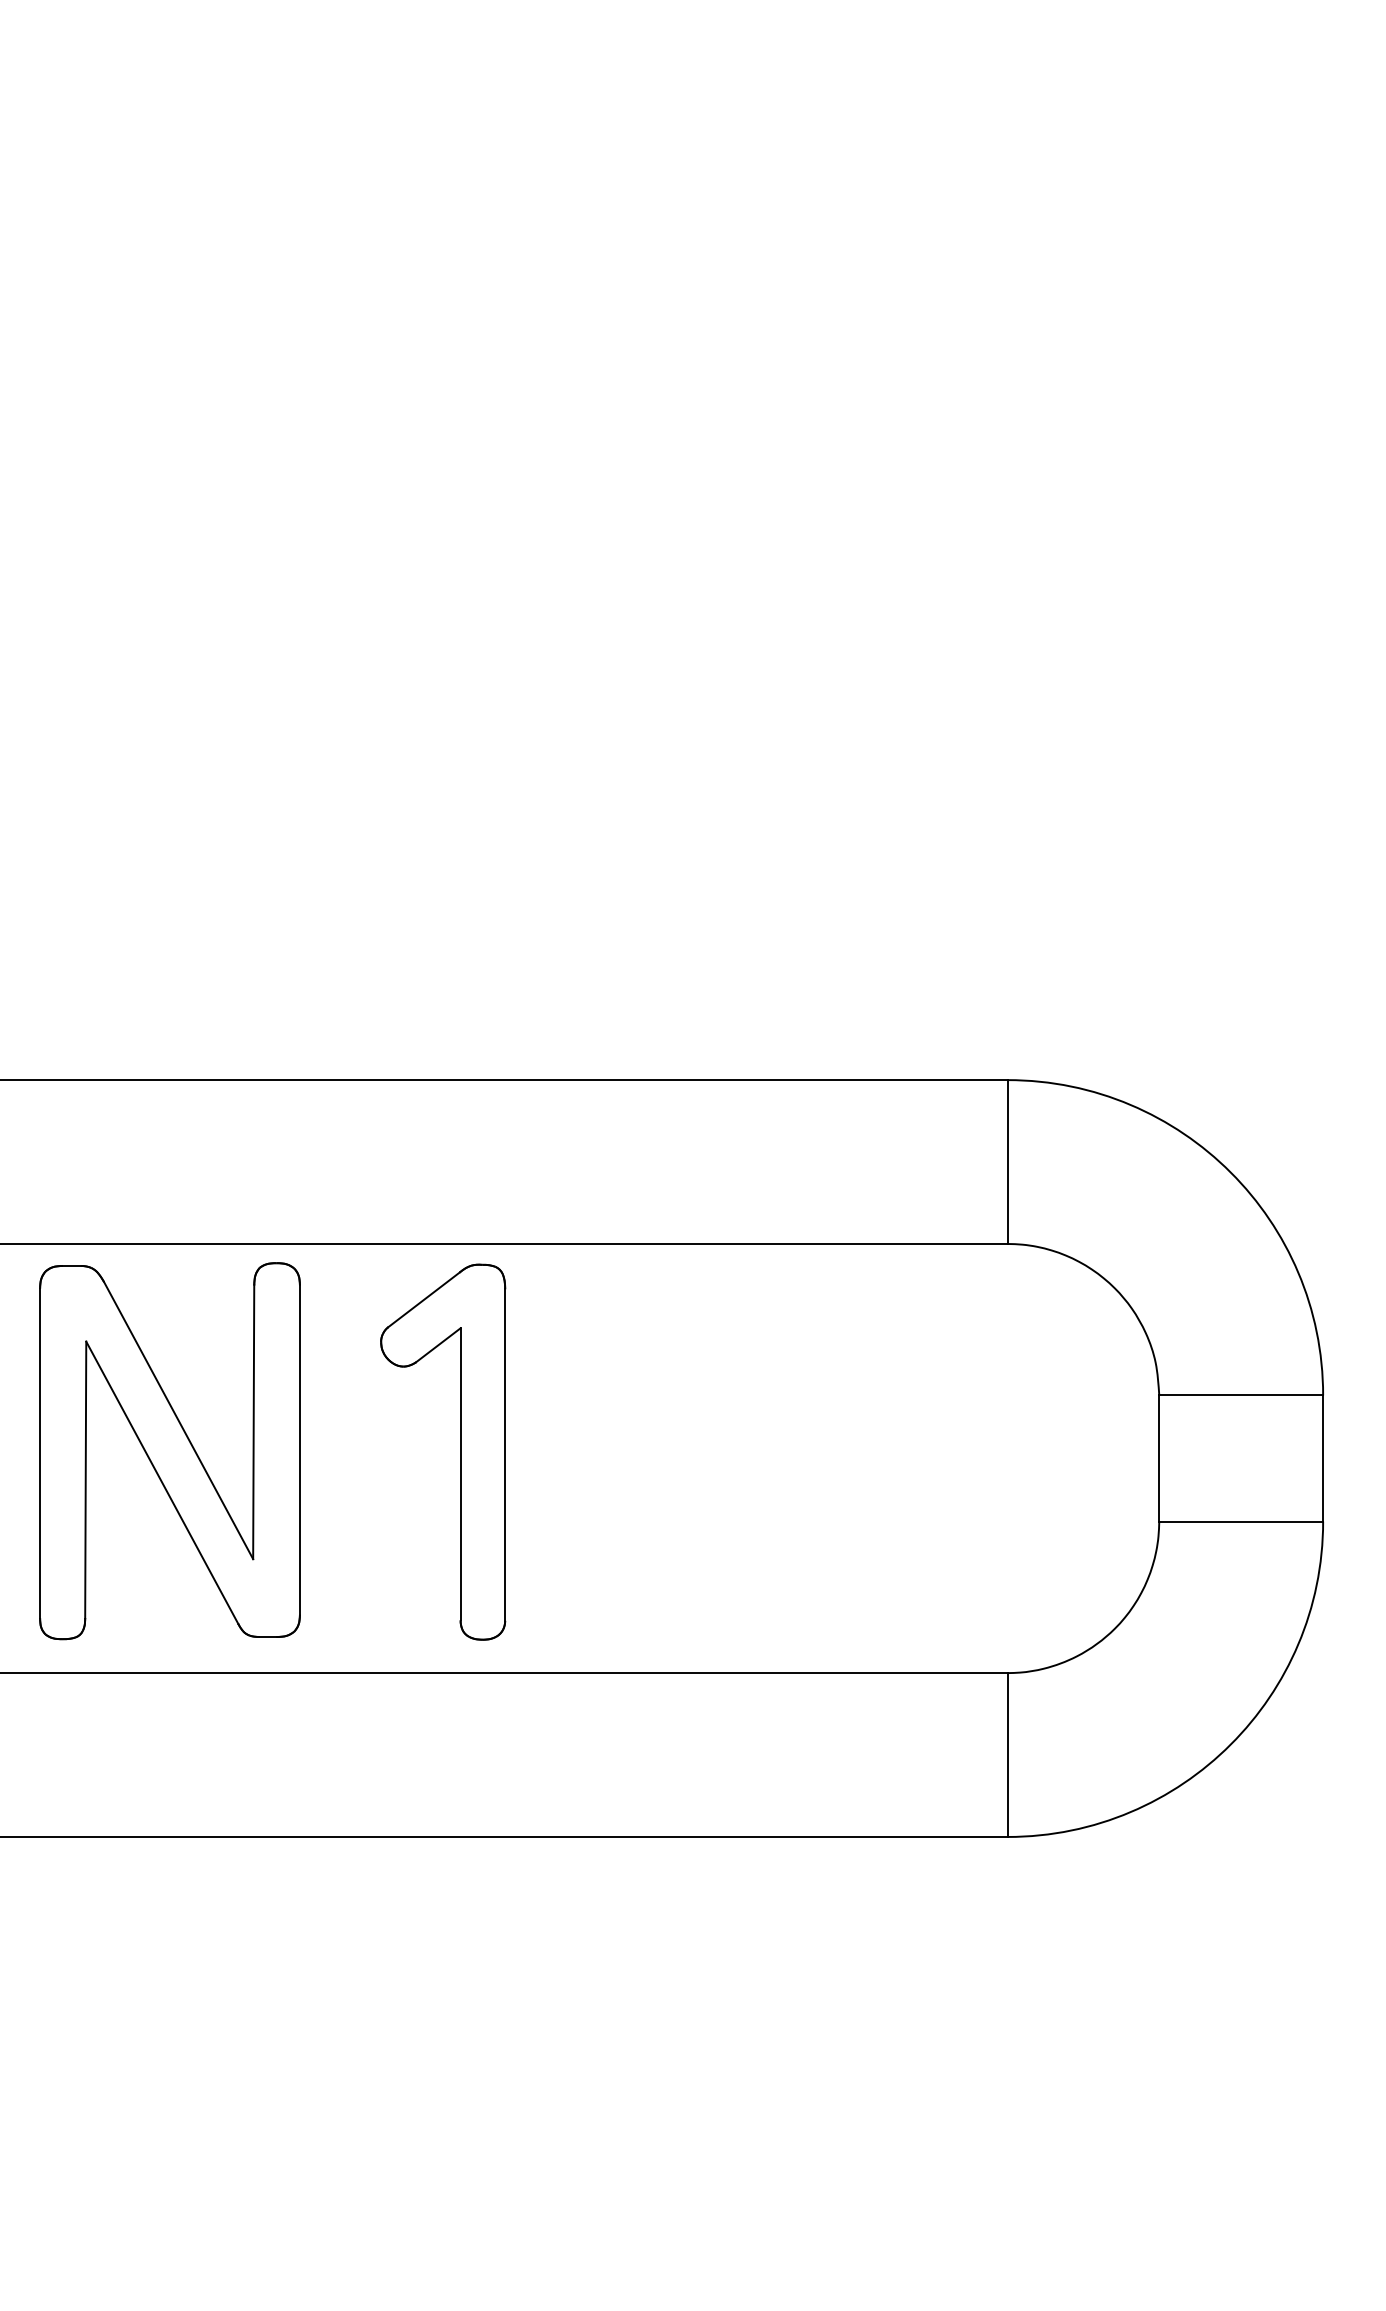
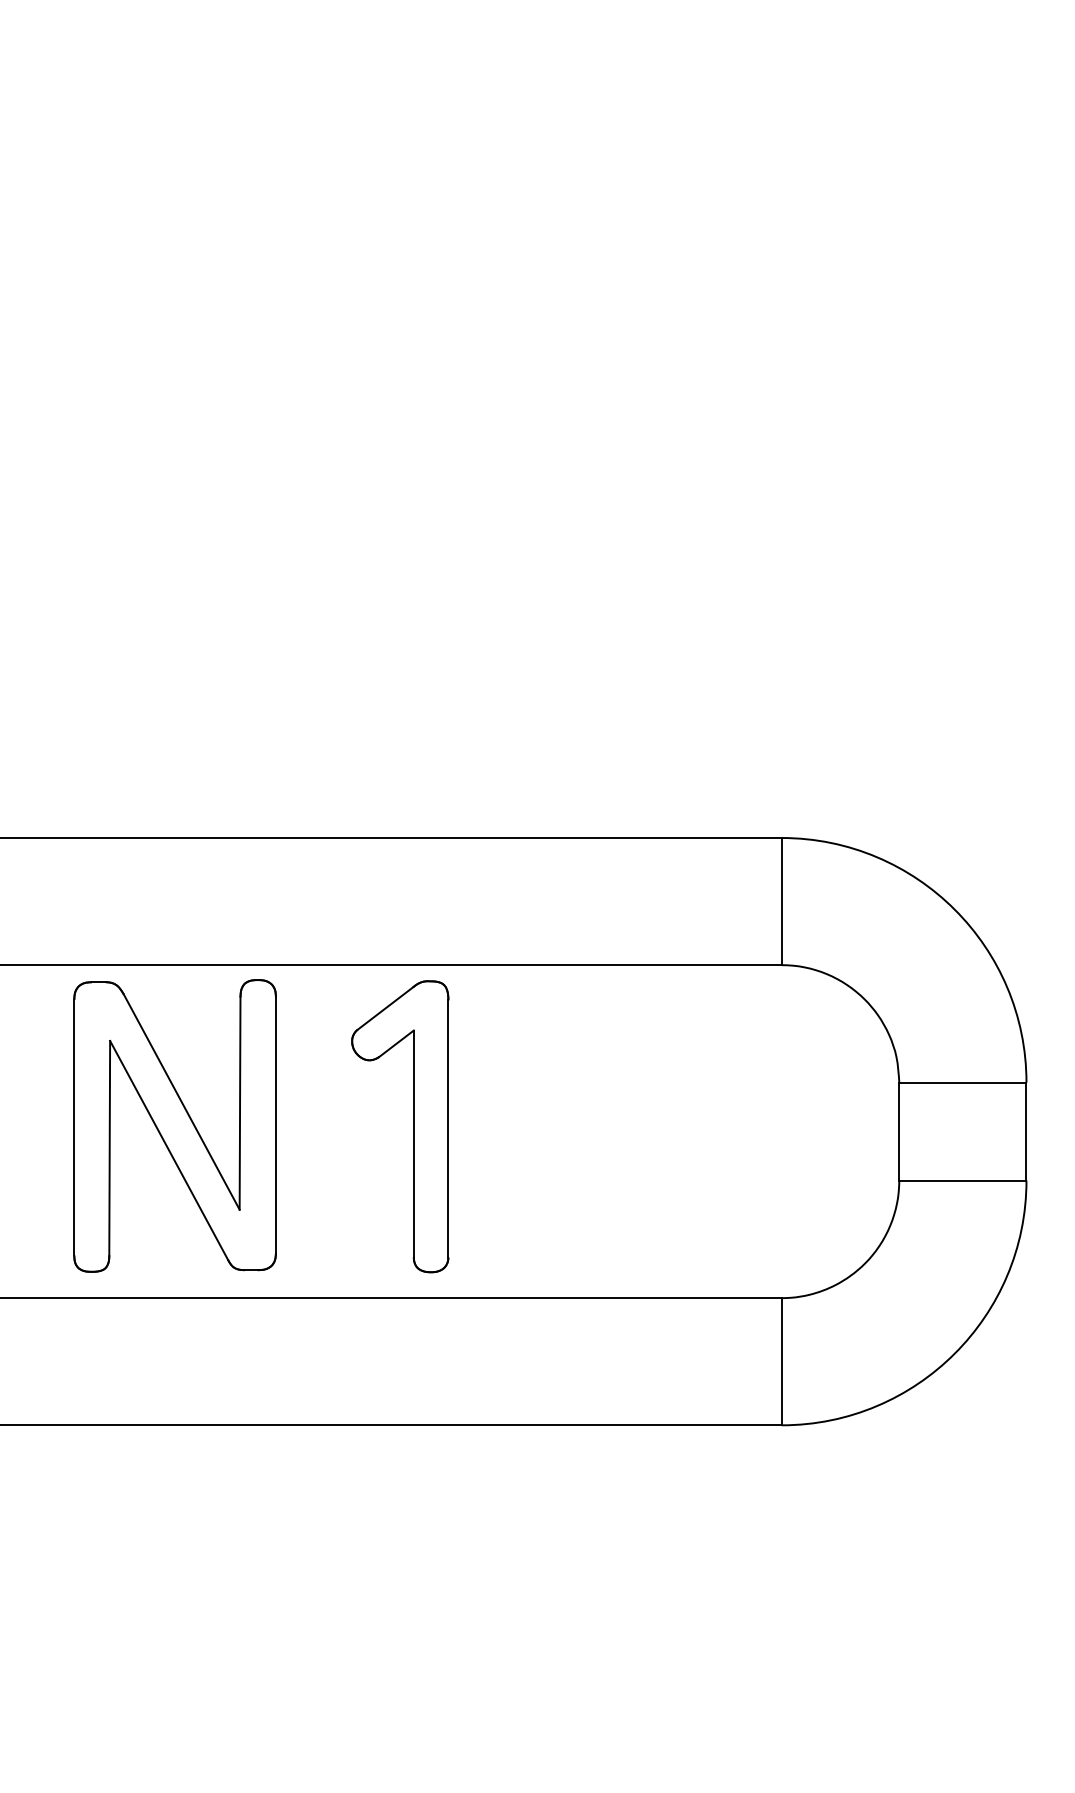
part: (169, 1451) -> (174, 1126), moved
part: (460, 1451) -> (413, 1126), moved

